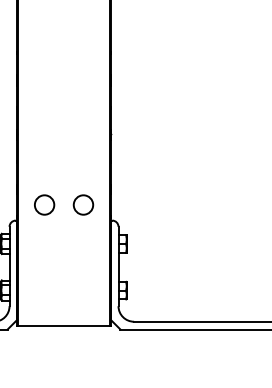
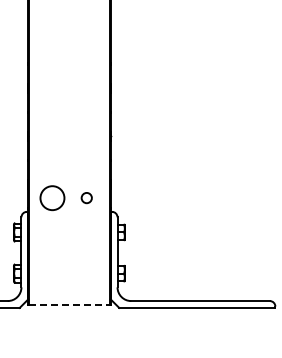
circle: (43, 204) -> (51, 197), size x1.4
circle: (83, 204) -> (86, 197), size x0.6
line: (64, 325) -> (69, 304), solid -> dashed

